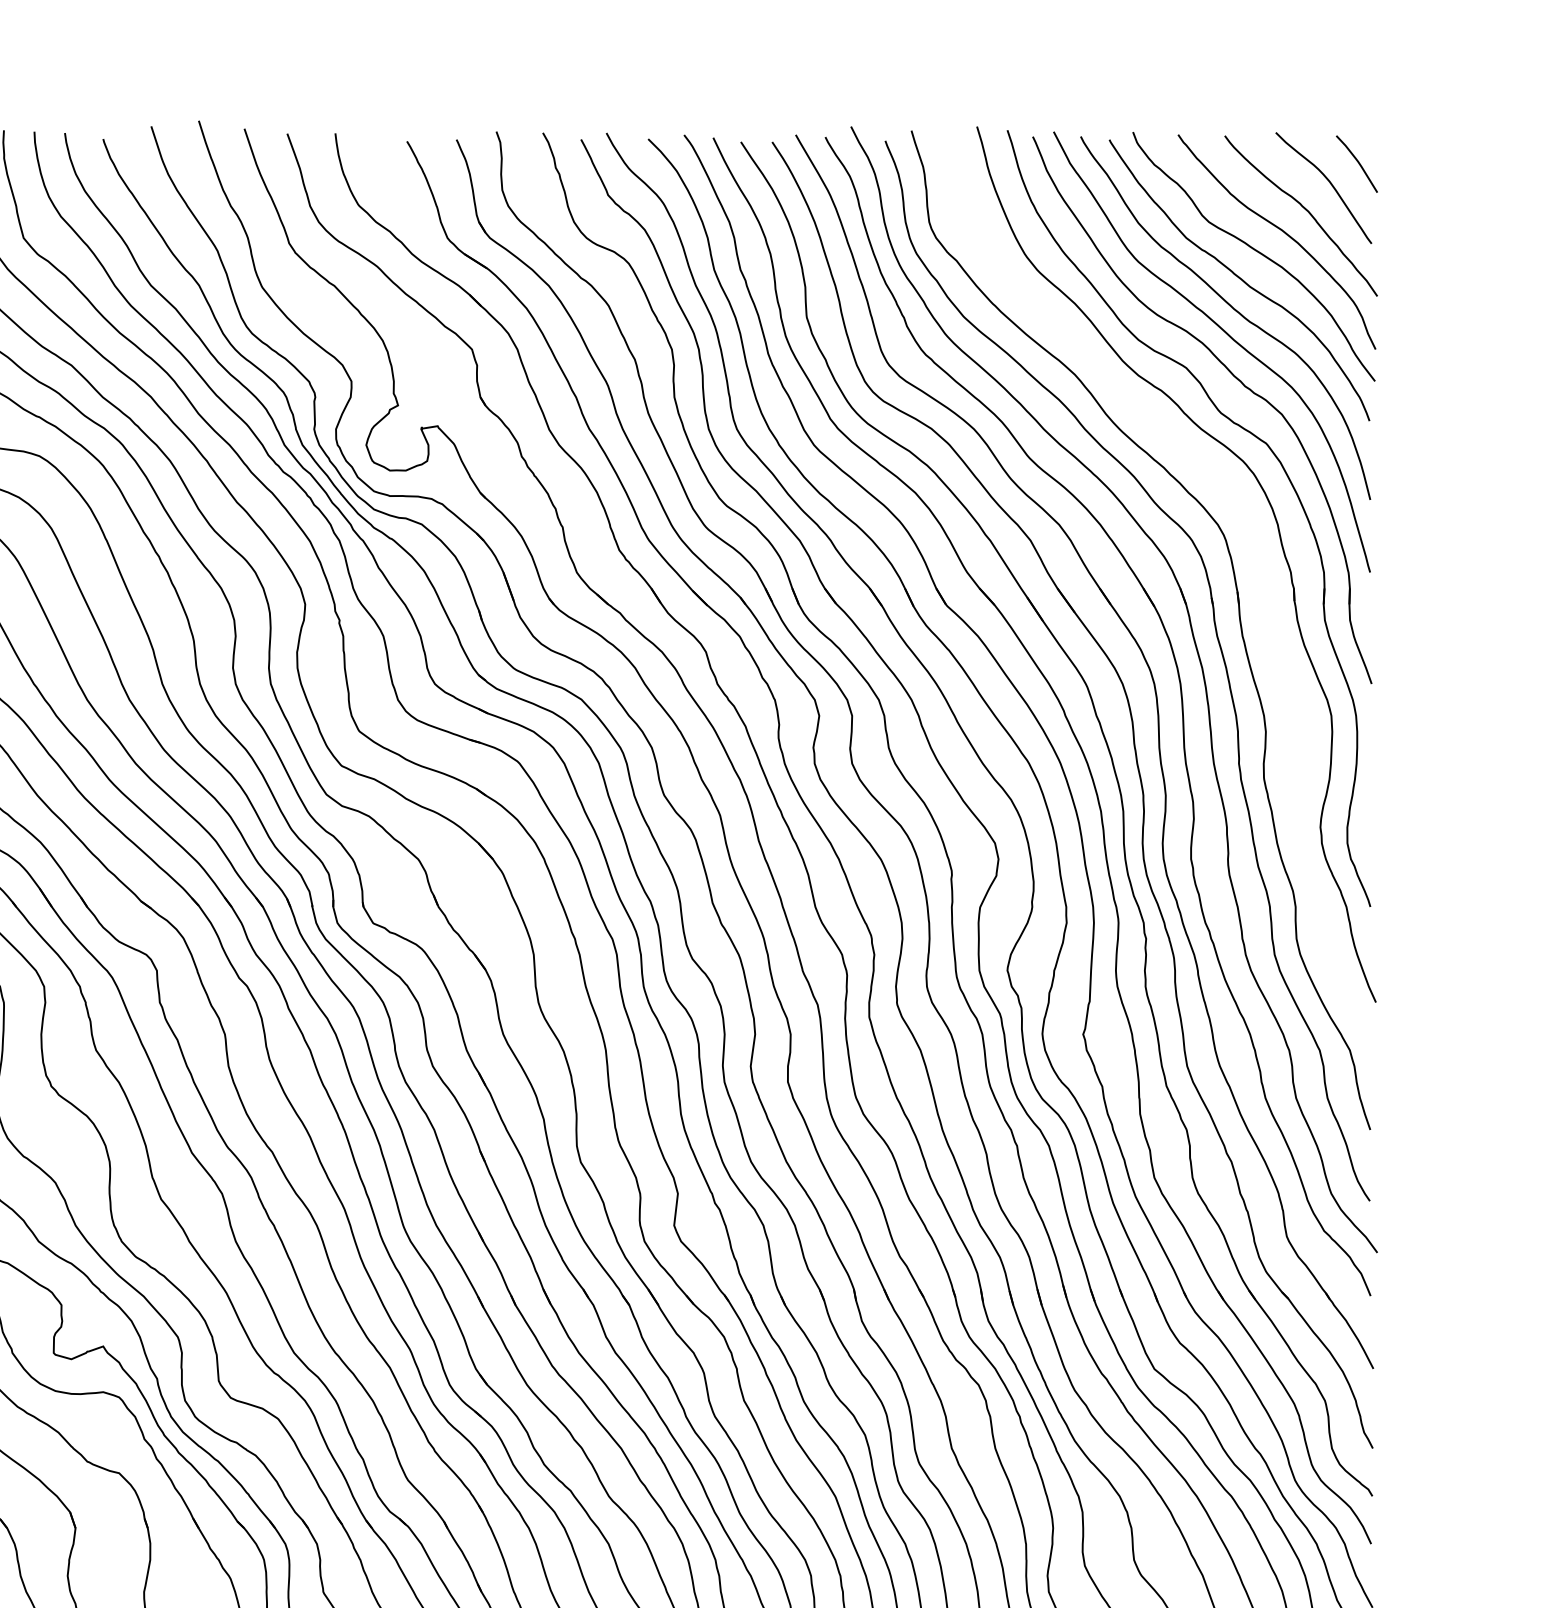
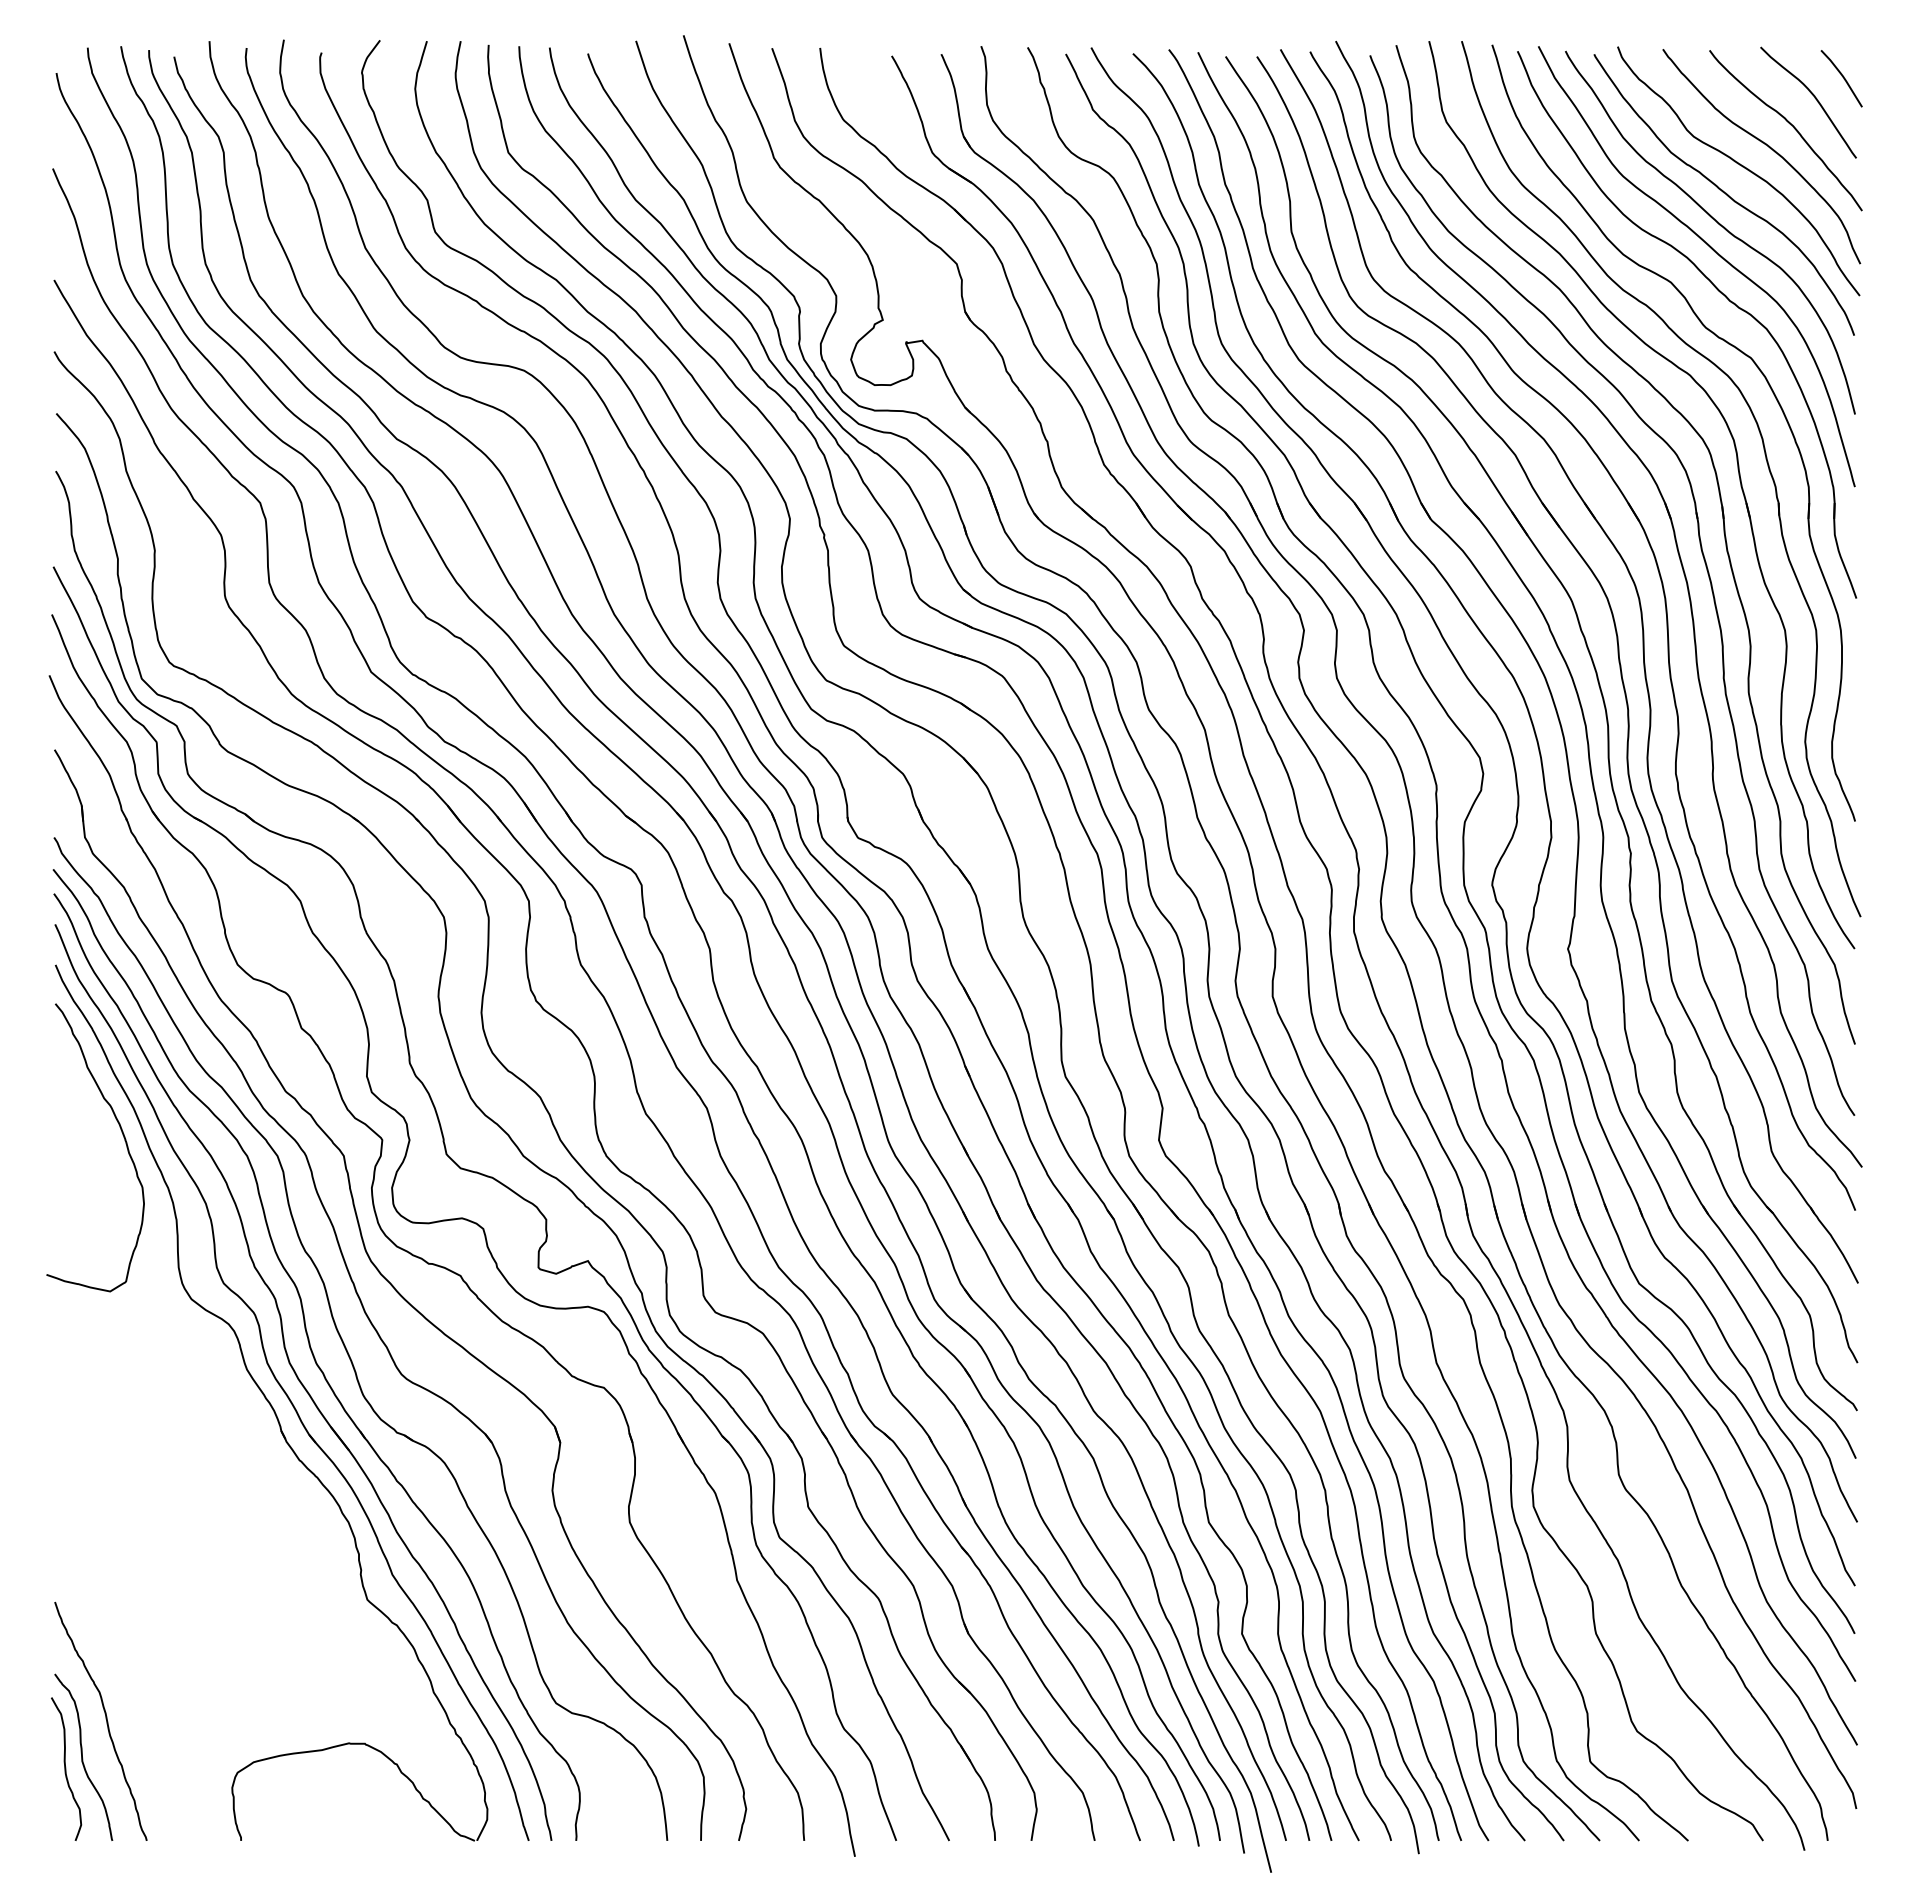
part: (1254, 566) -> (1739, 481), added

